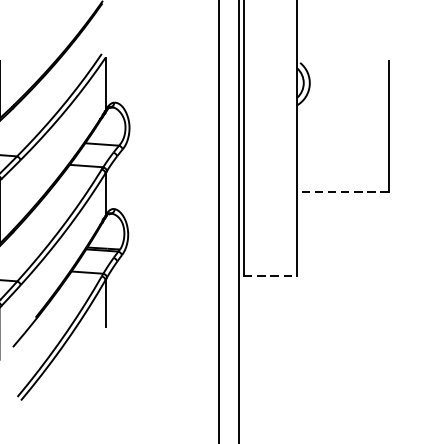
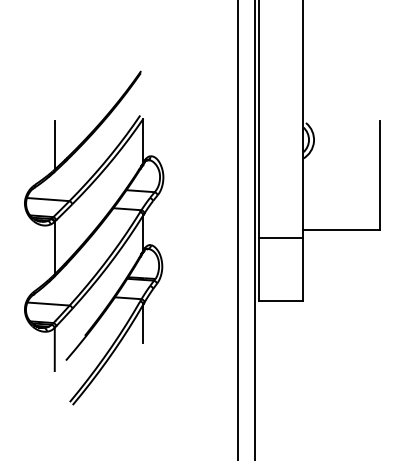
line: (342, 191) -> (341, 230), dashed -> solid
line: (270, 199) -> (281, 237), added
line: (270, 276) -> (281, 301), dashed -> solid

